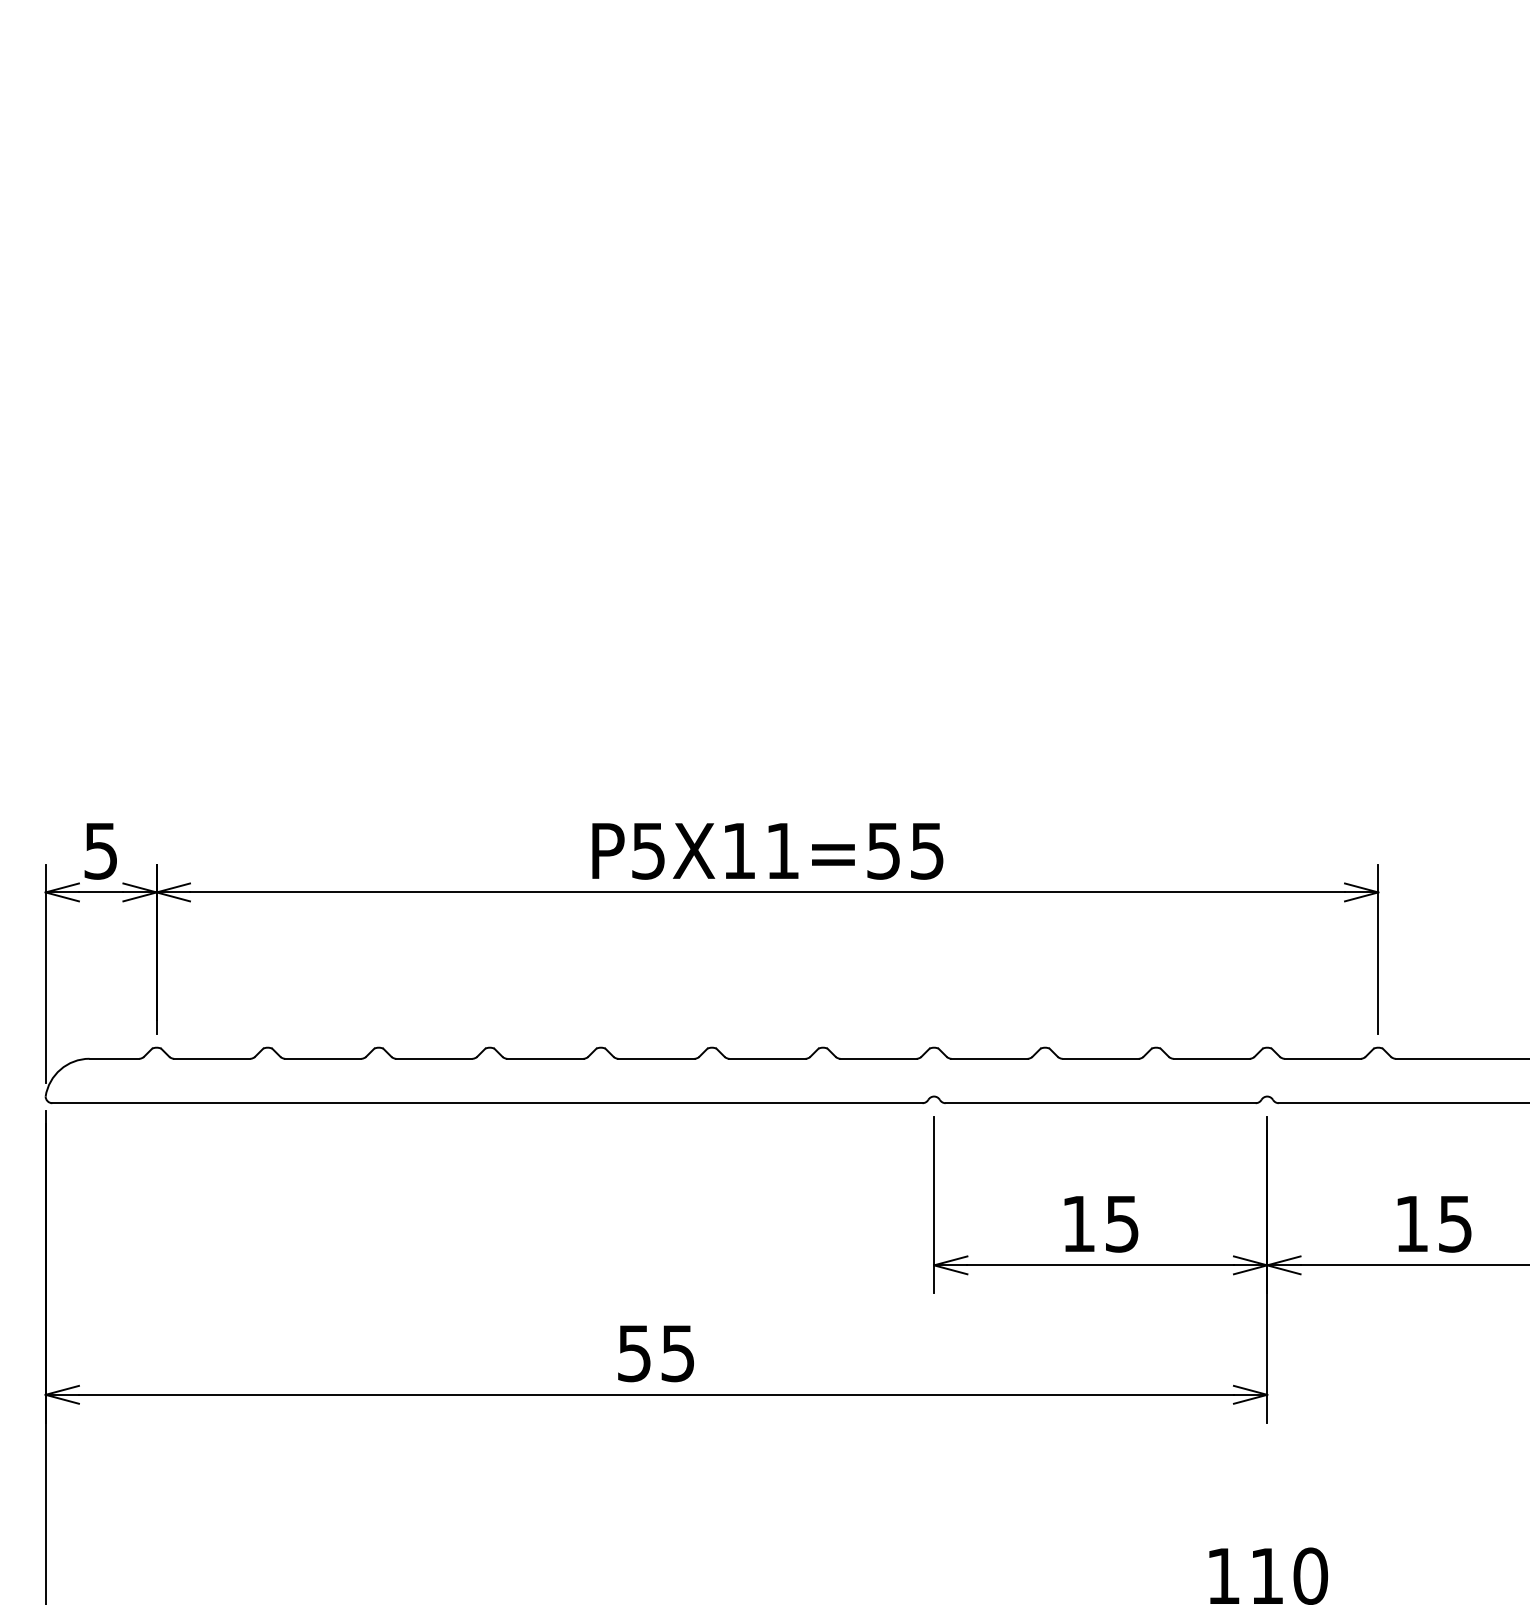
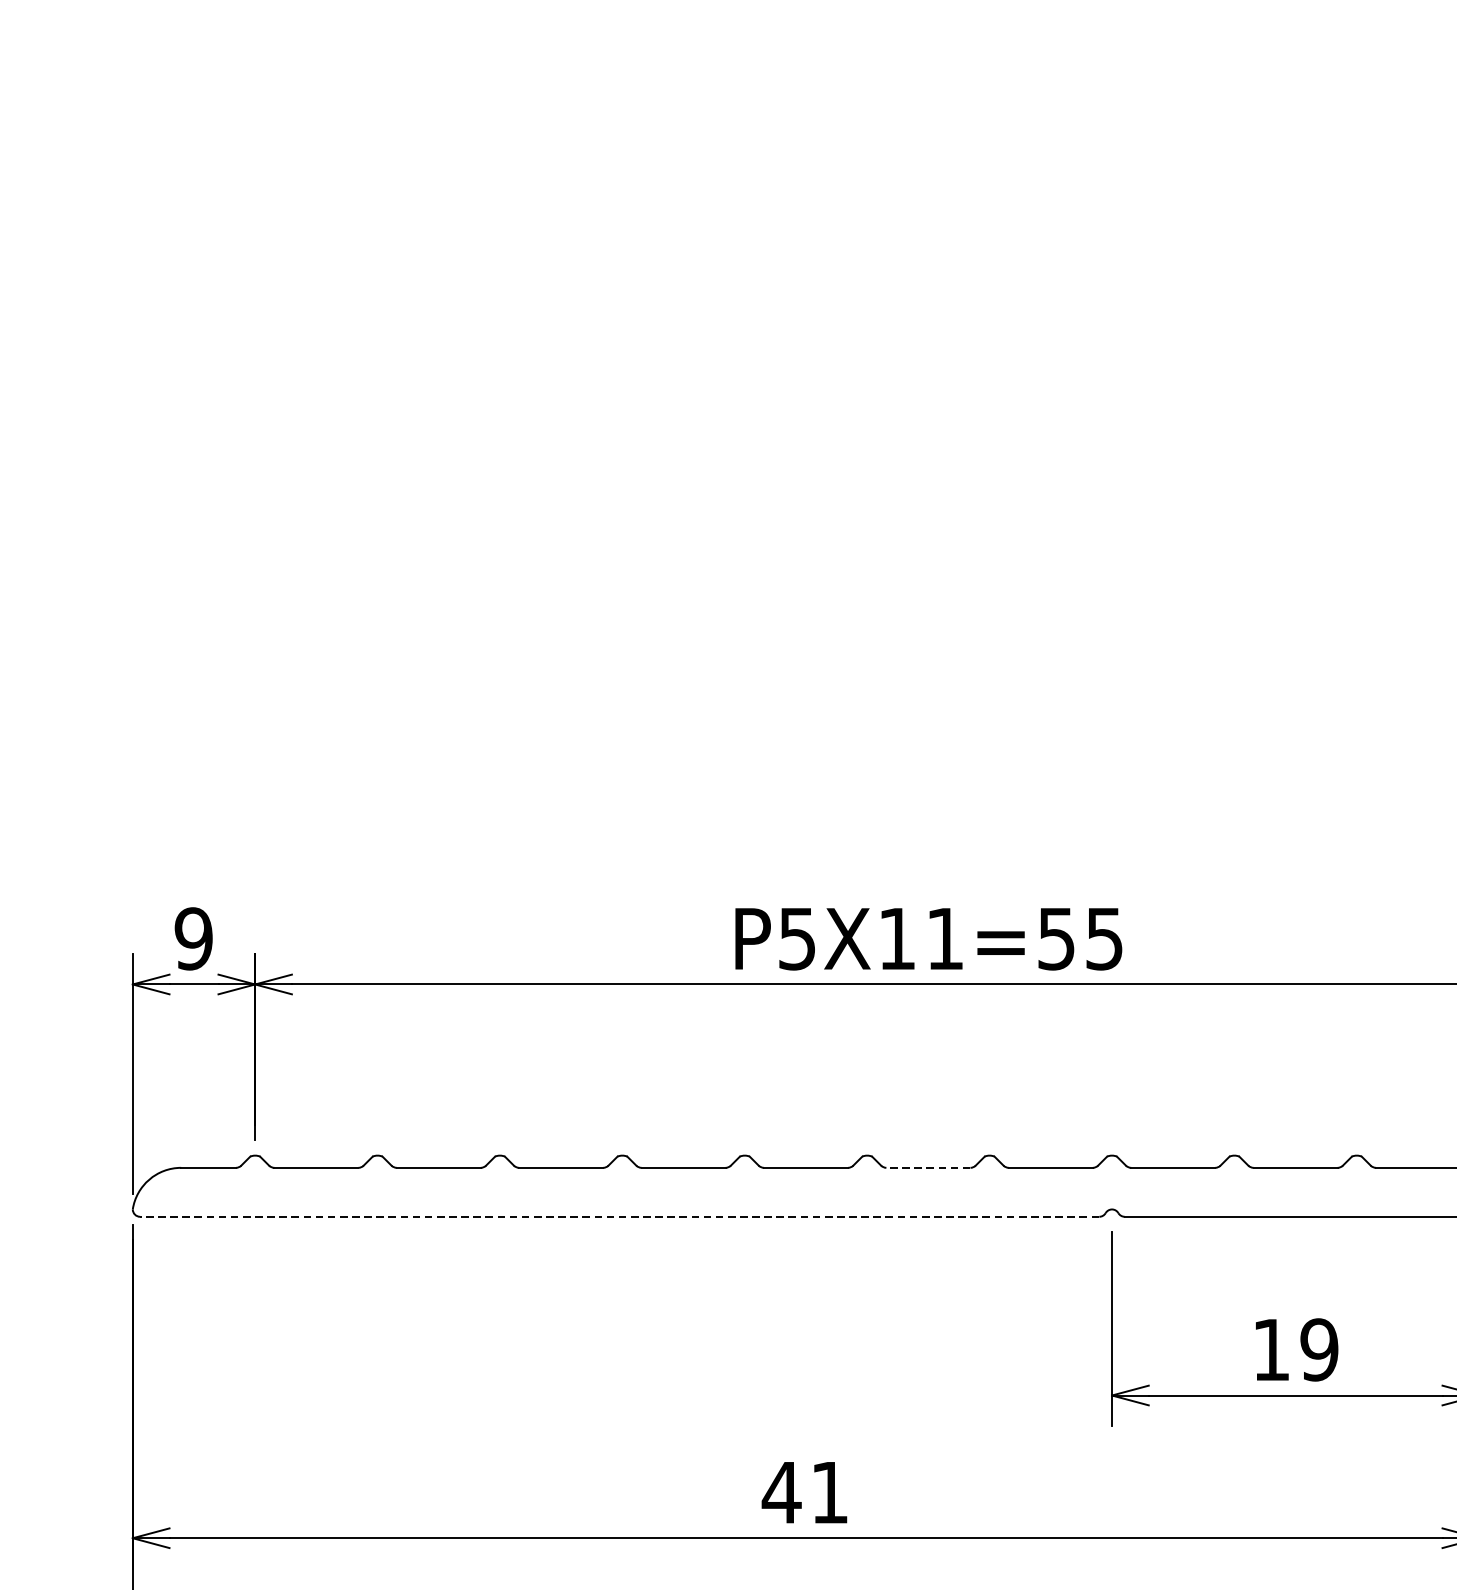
text: (100, 850) -> (193, 938), 5 -> 9
line: (767, 1058) -> (928, 1167), solid -> dashed
line: (486, 1103) -> (618, 1217), solid -> dashed
text: (1122, 1223) -> (1319, 1349), 15 -> 19
text: (655, 1353) -> (804, 1492), 55 -> 41

